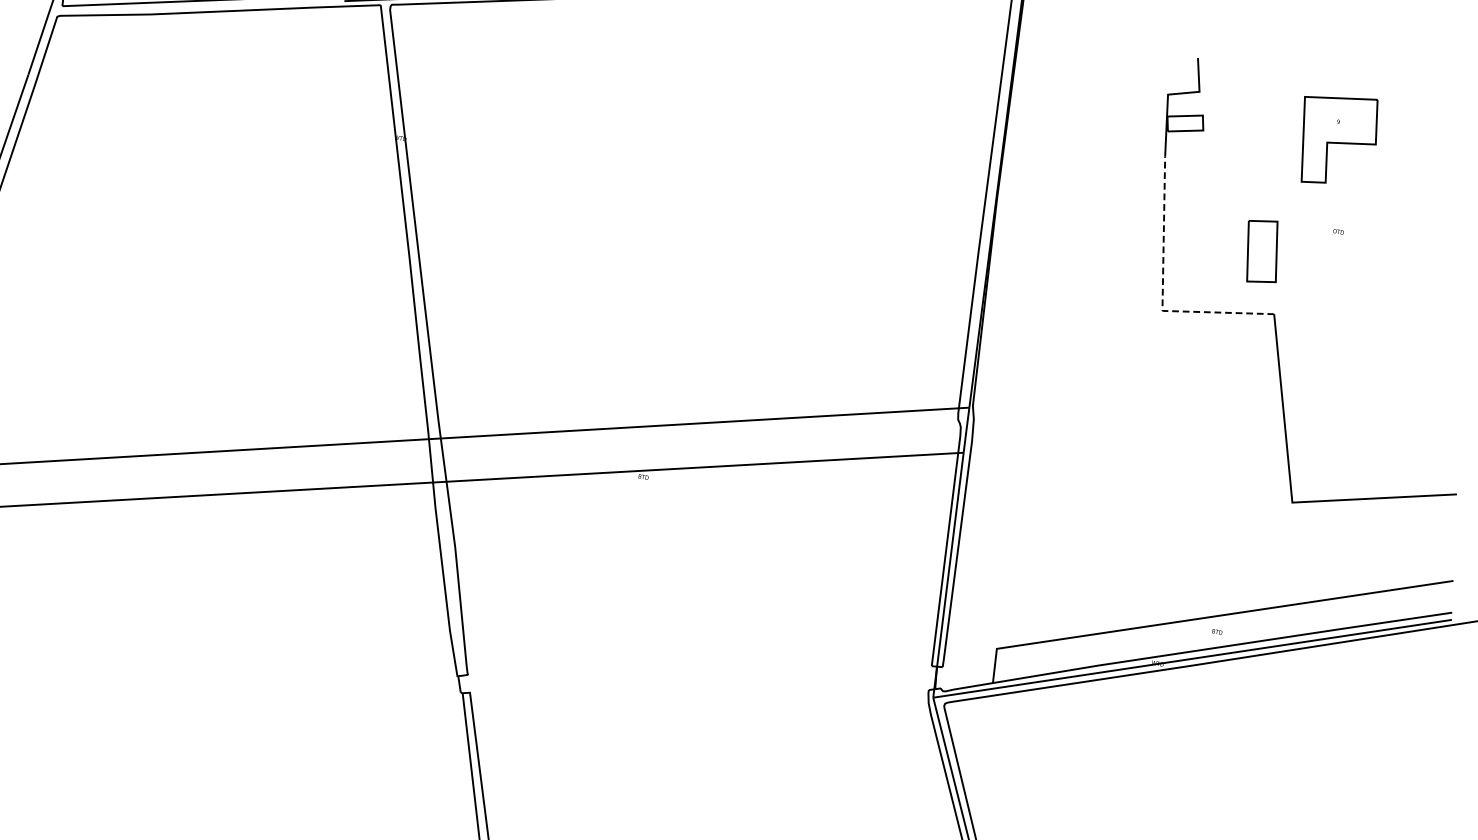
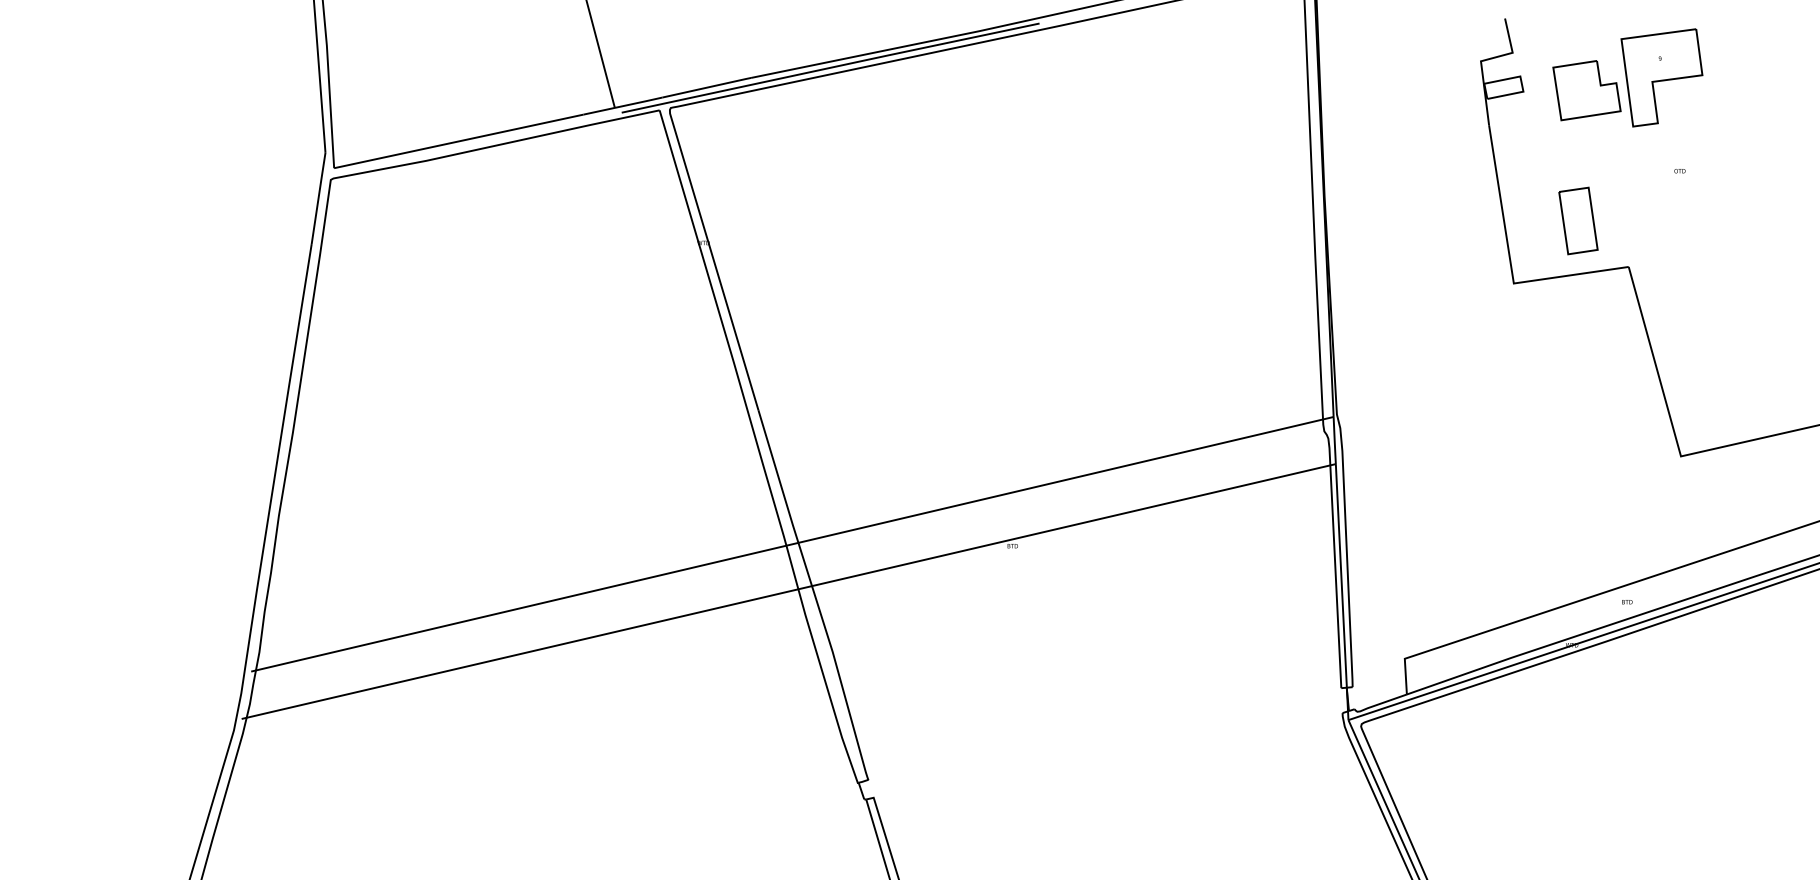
part: (1263, 139) -> (1586, 90), added
part: (1262, 251) -> (1578, 220), moved
line: (1162, 289) -> (1510, 261), dashed -> solid

